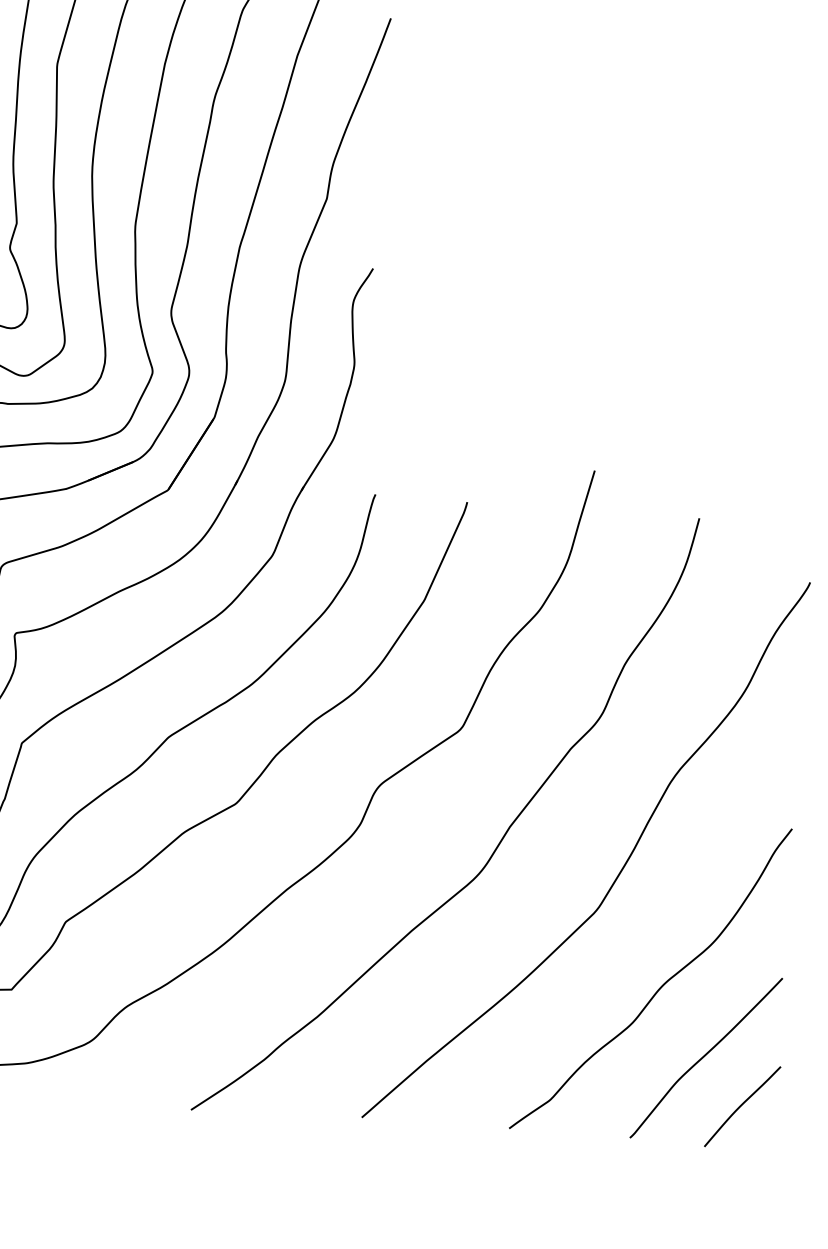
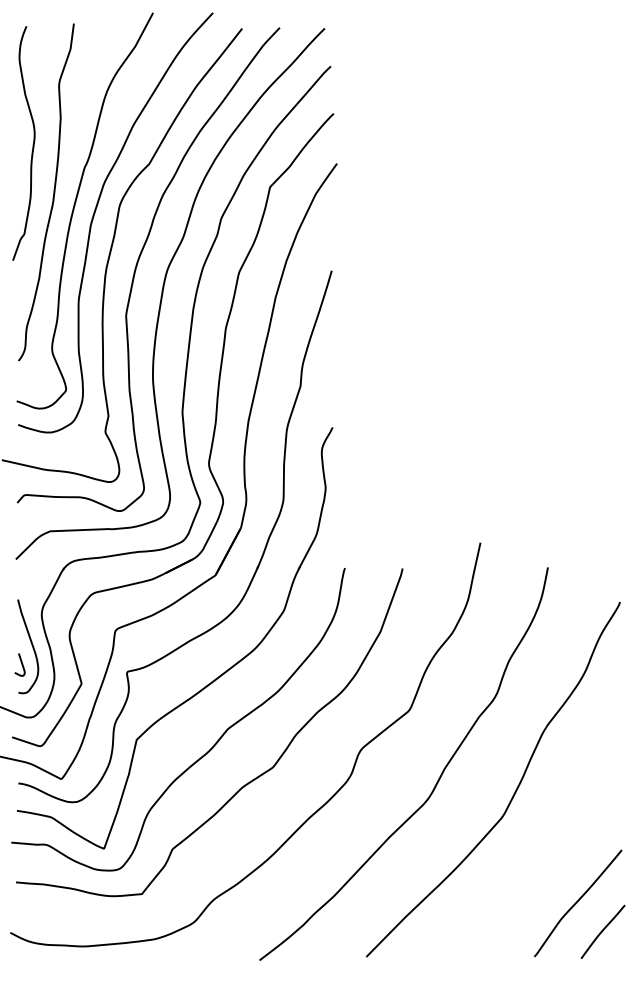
curve: (659, 987) -> (545, 861), removed

